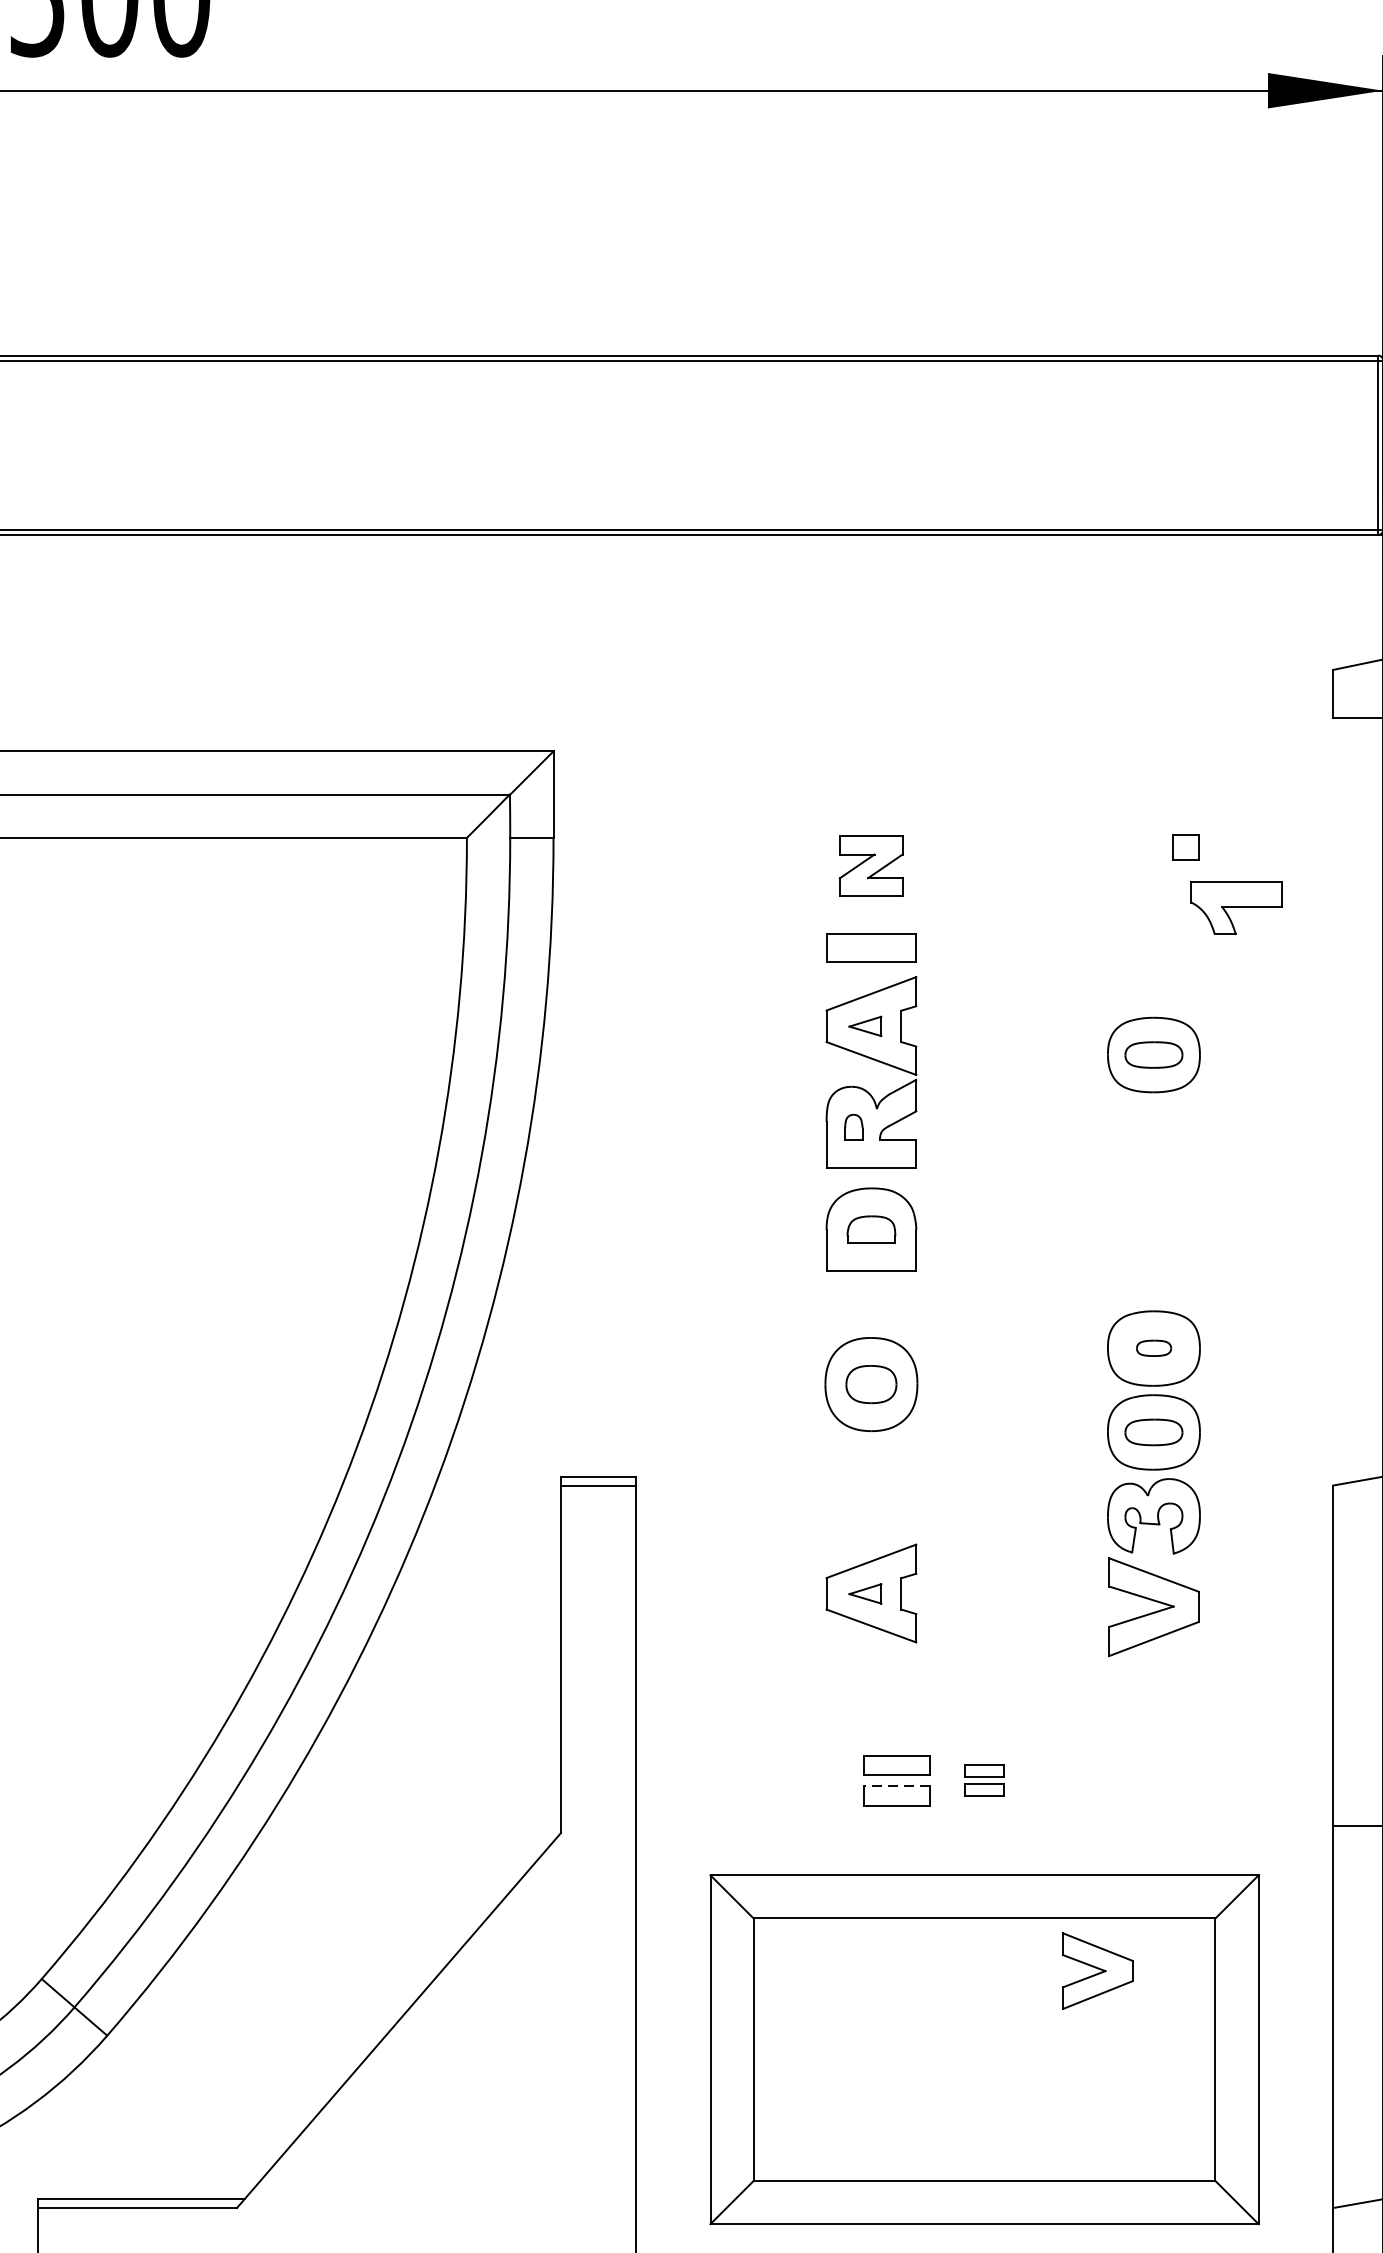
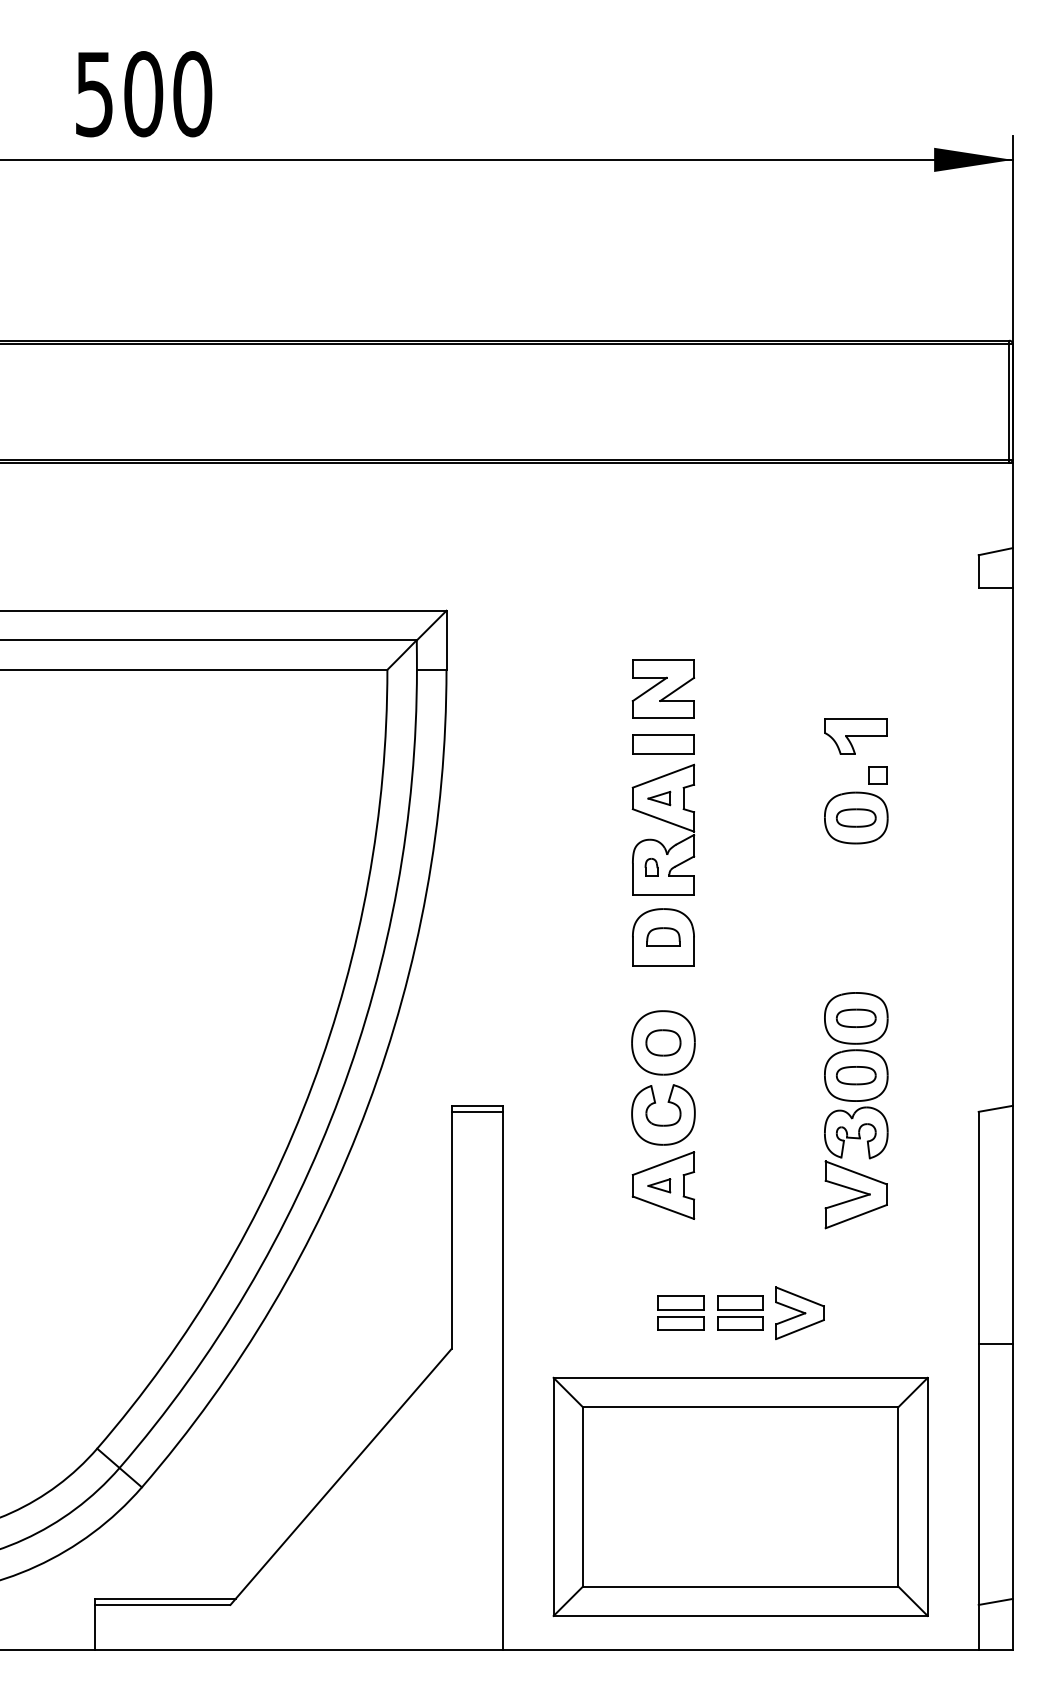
part: (1185, 847) -> (877, 775), moved
part: (870, 865) -> (662, 688), size x1.43
part: (1236, 907) -> (855, 736), moved
part: (1154, 1347) -> (856, 1017), size x1.67
part: (871, 1504) -> (663, 1124), added
part: (984, 1779) -> (740, 1312), size x1.67
line: (896, 1785) -> (680, 1316), dashed -> solid
part: (1097, 1971) -> (799, 1313), moved

